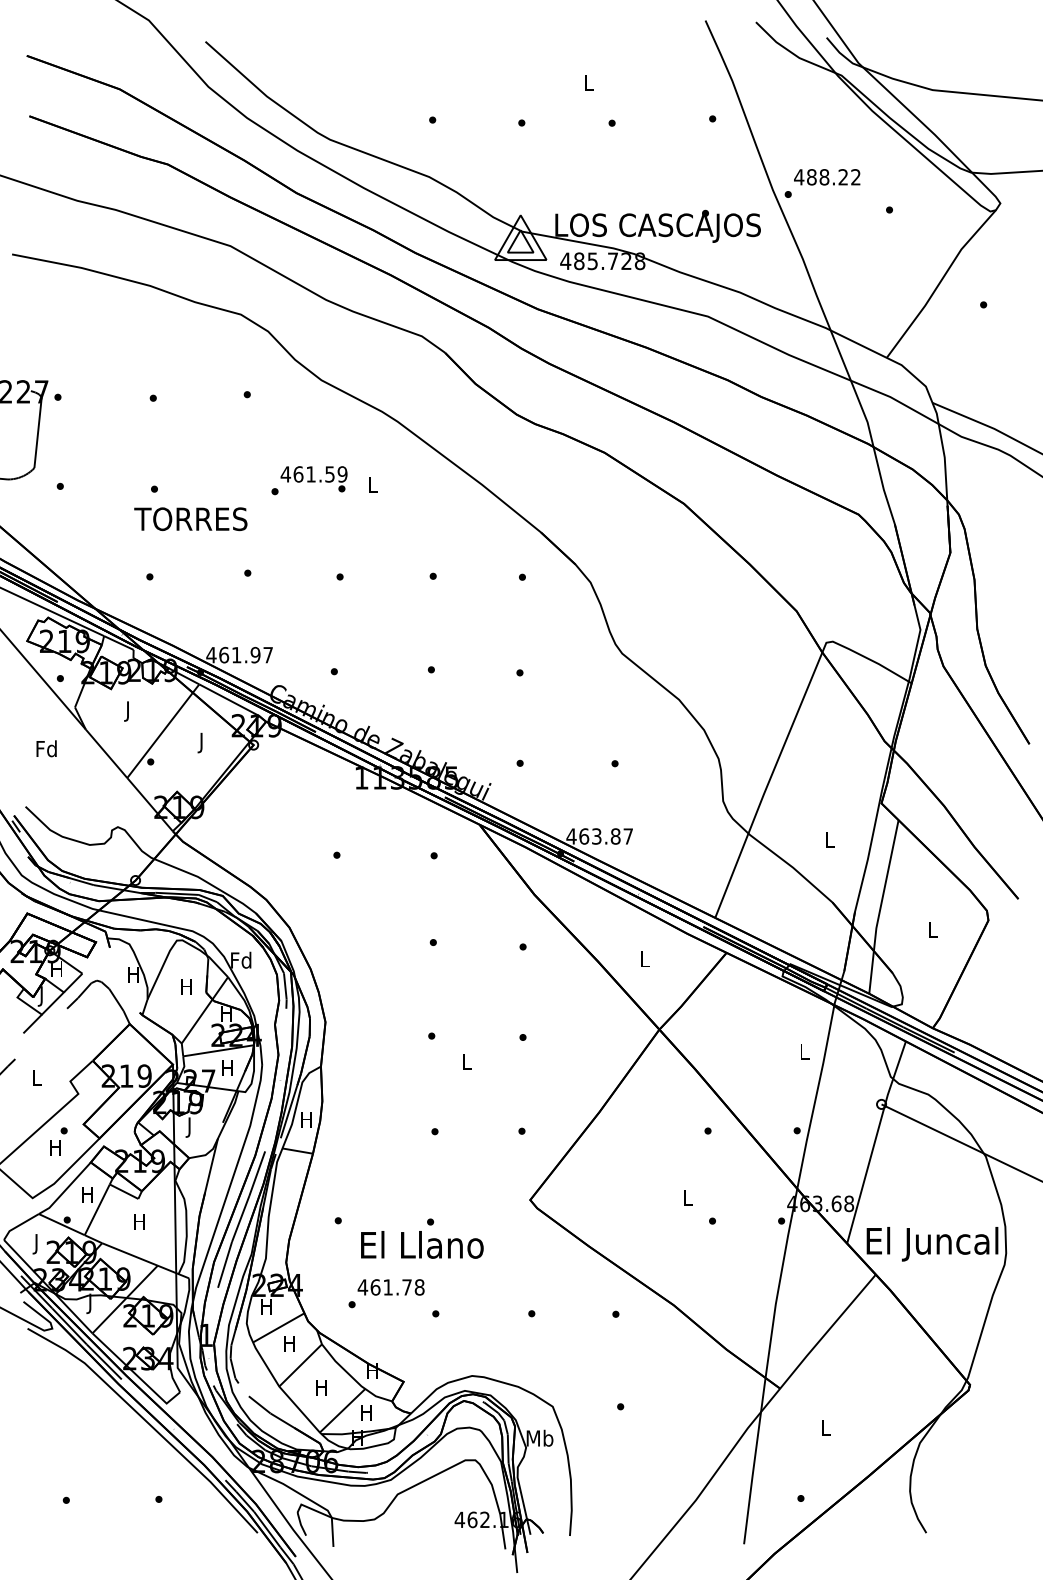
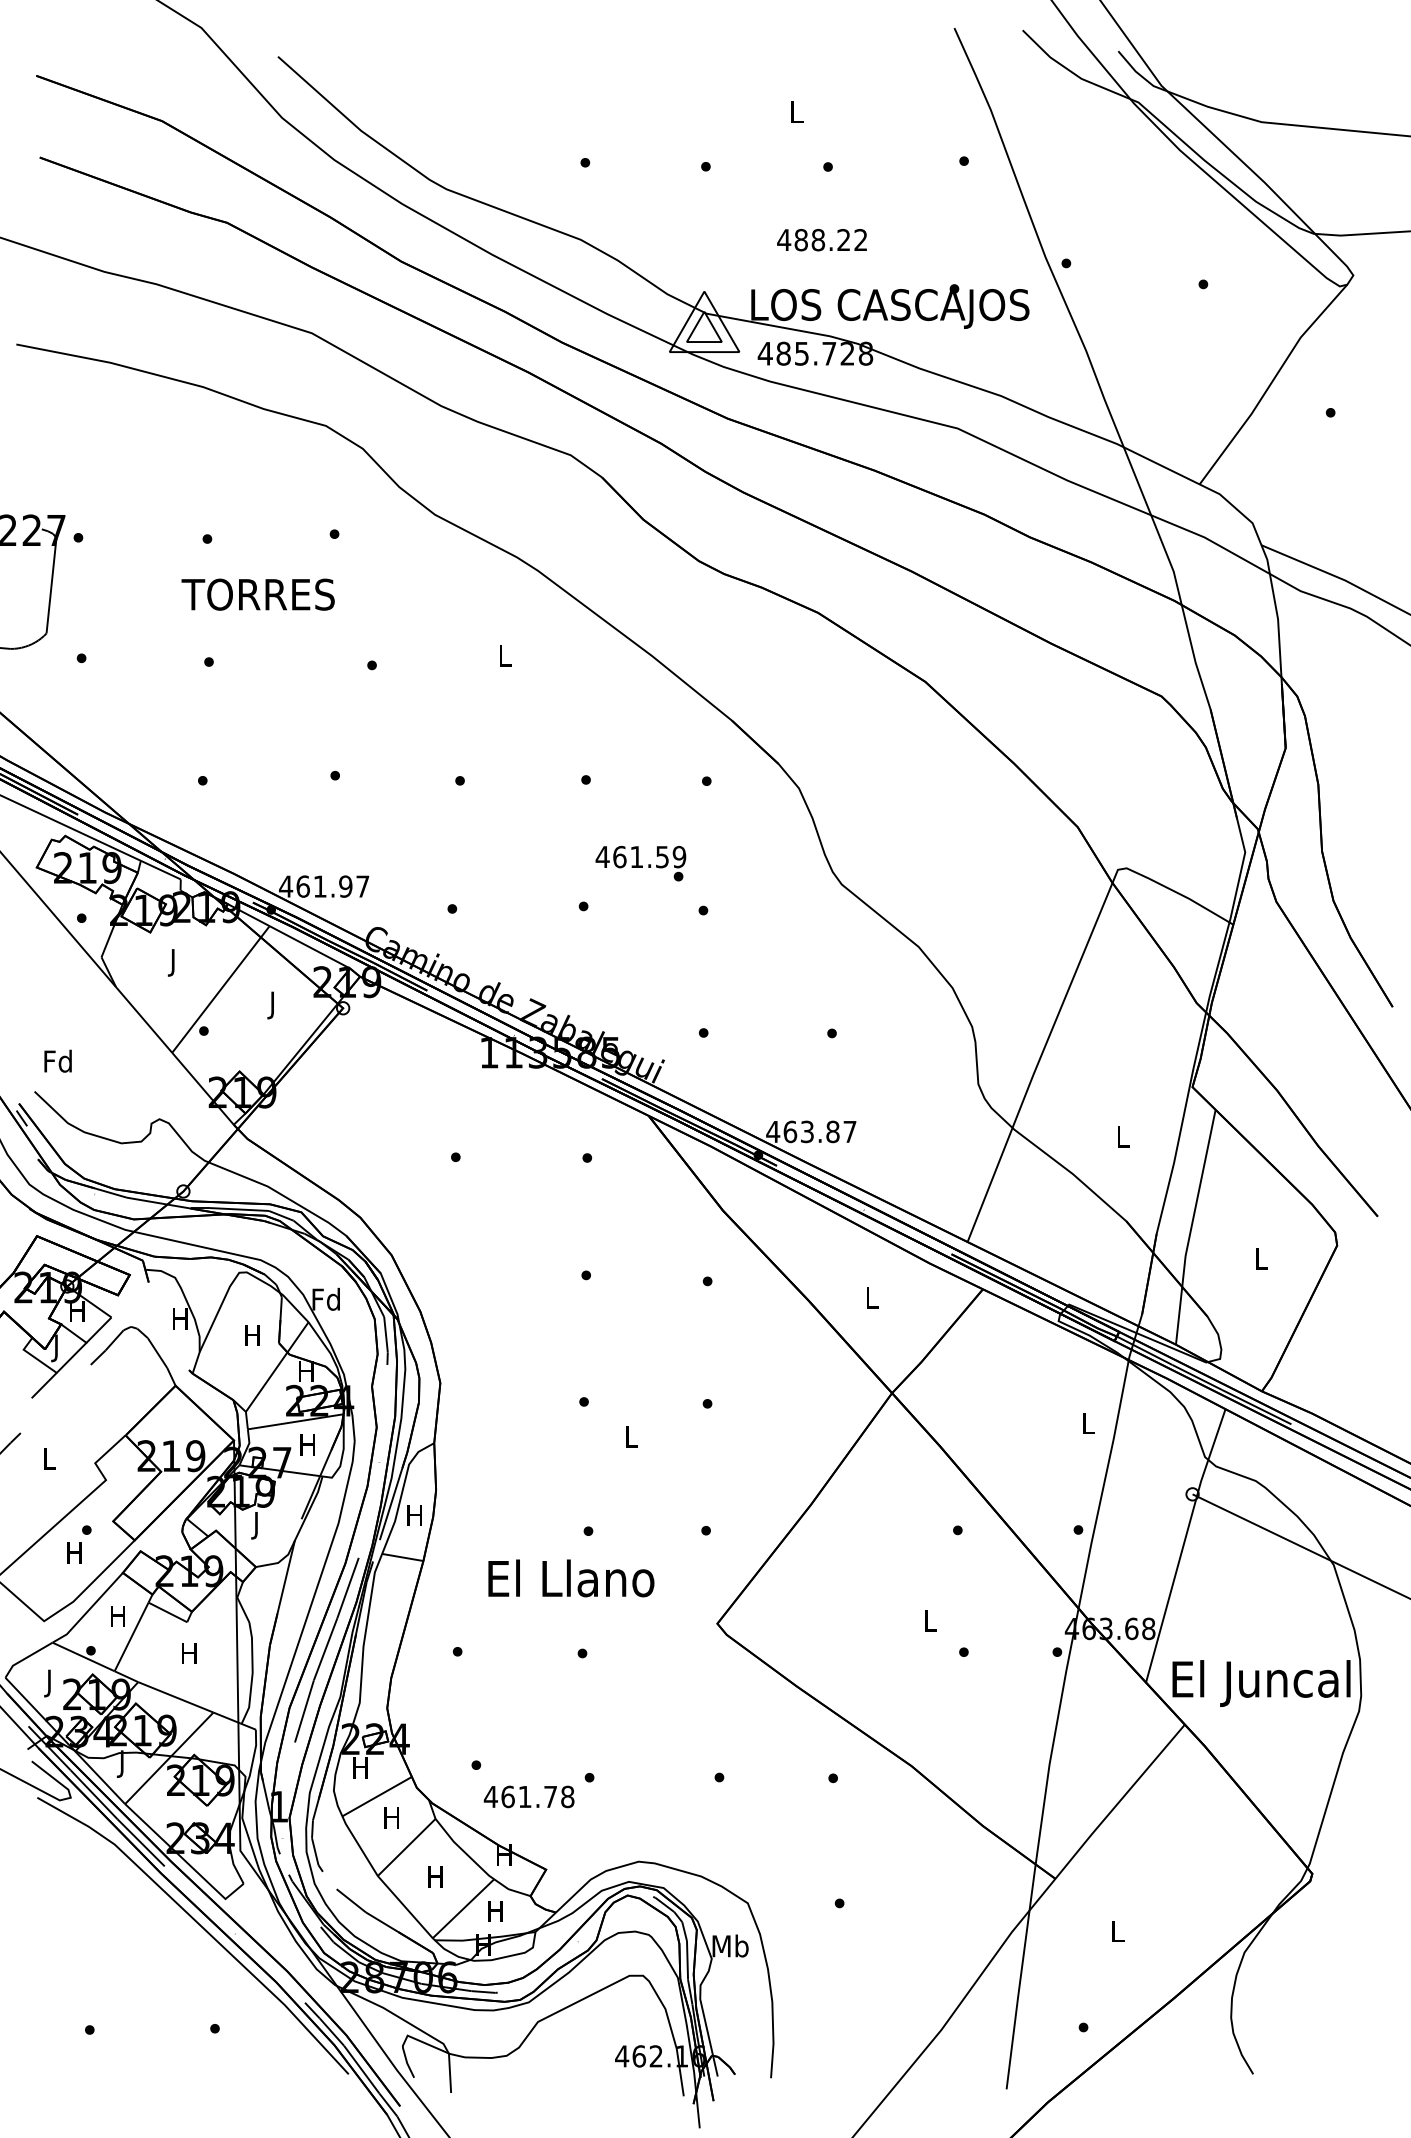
text: (826, 177) -> (821, 240), moved
text: (313, 479) -> (640, 863), moved
text: (190, 519) -> (257, 594), moved
text: (46, 748) -> (57, 1060), moved
text: (422, 1244) -> (571, 1578), moved
text: (390, 1287) -> (528, 1796), moved

